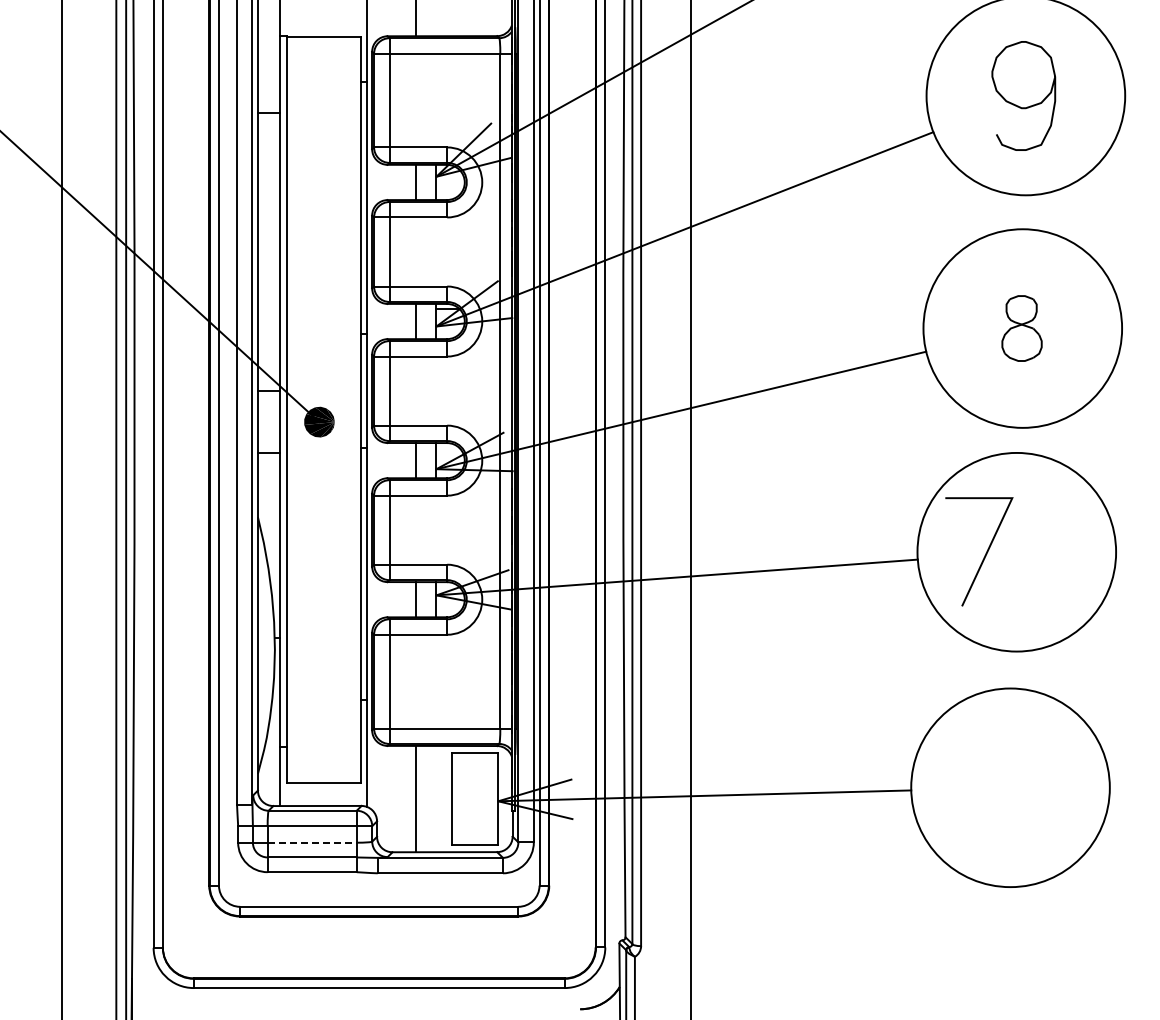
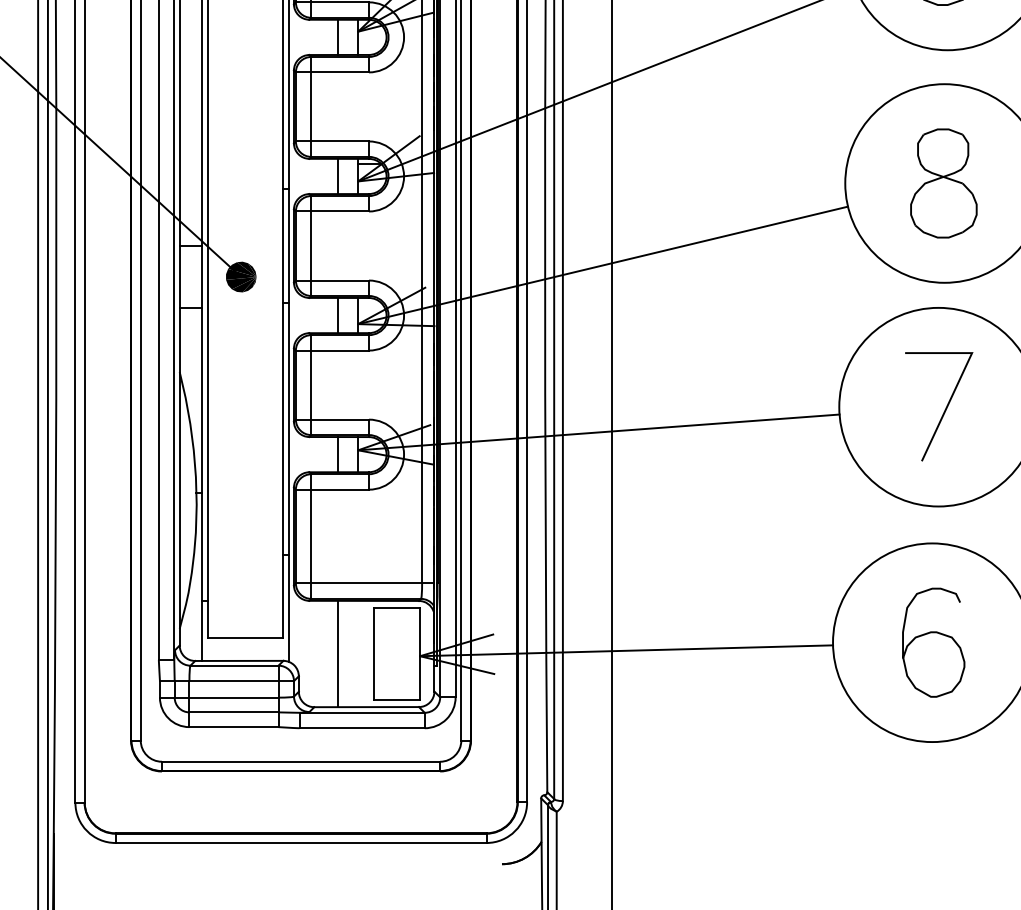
part: (1021, 328) -> (943, 183), size x1.67
line: (985, 553) -> (945, 408), moved
curve: (1011, 778) -> (933, 633), added
line: (312, 842) -> (234, 697), dashed -> solid

